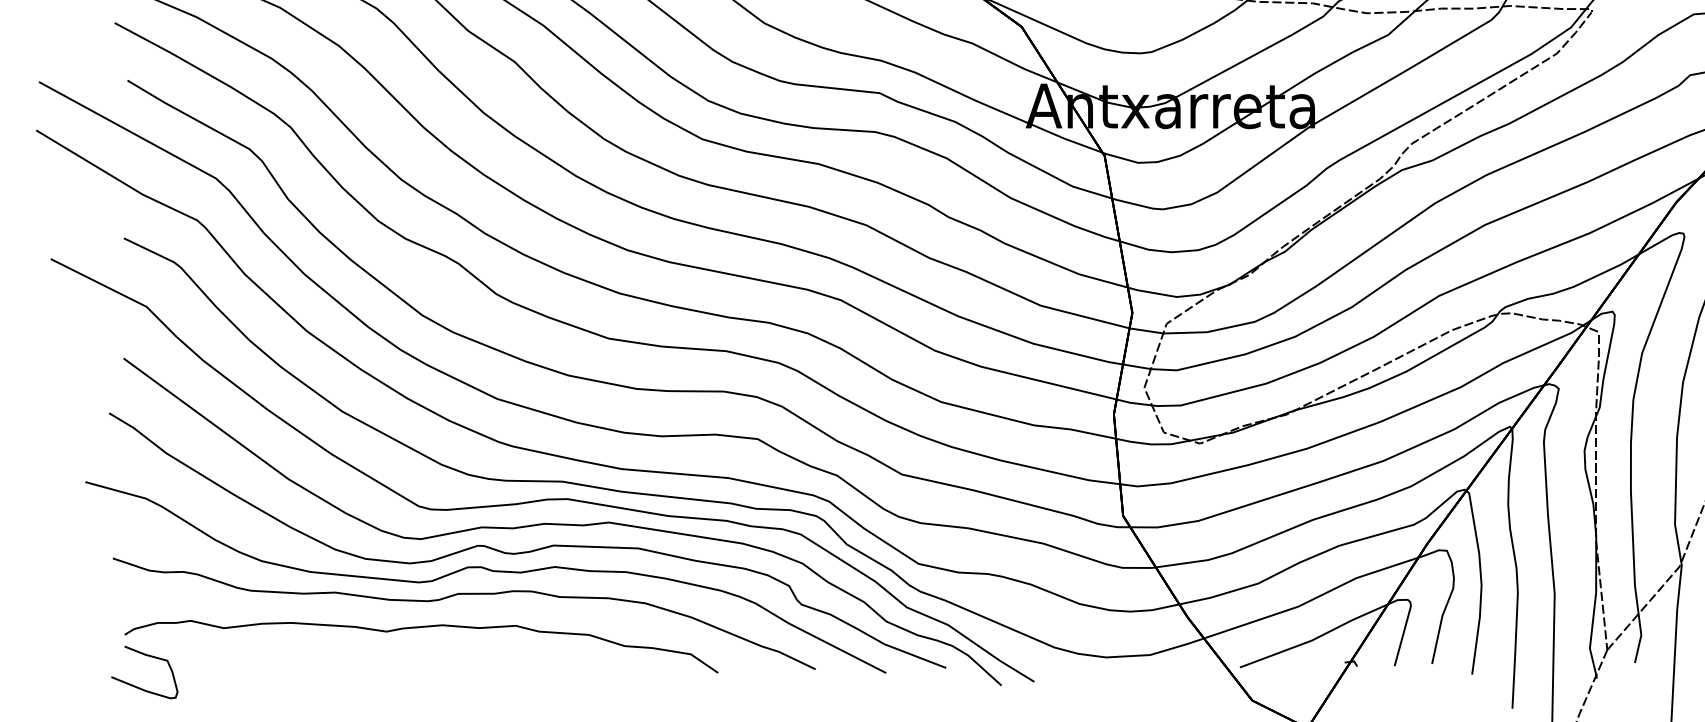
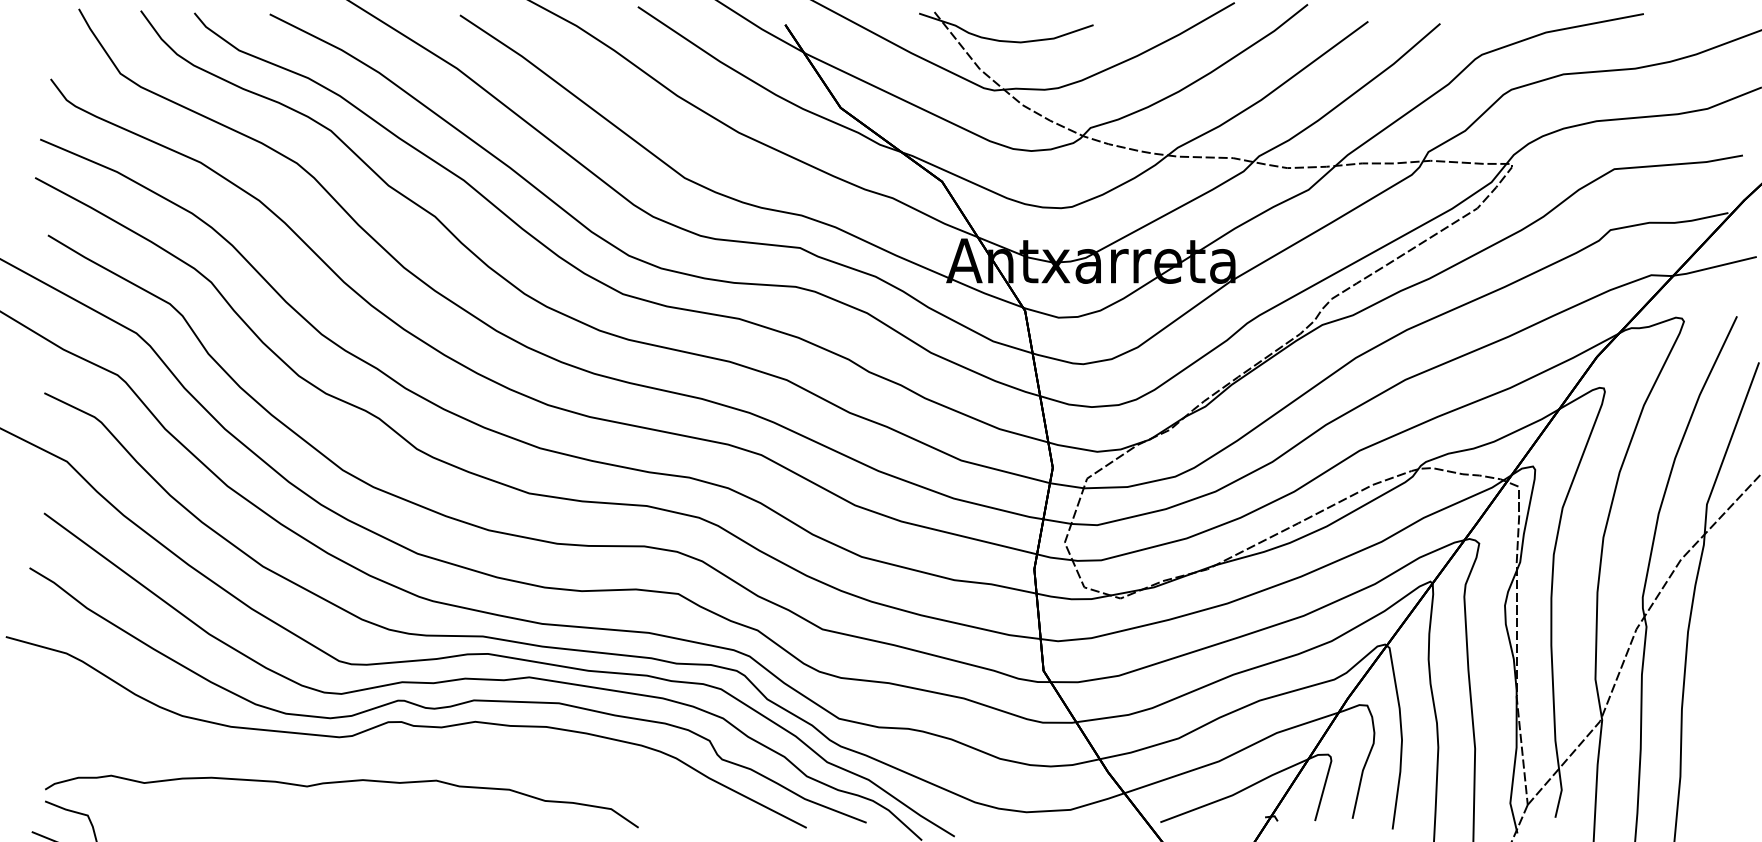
curve: (464, 594) -> (384, 749), removed

